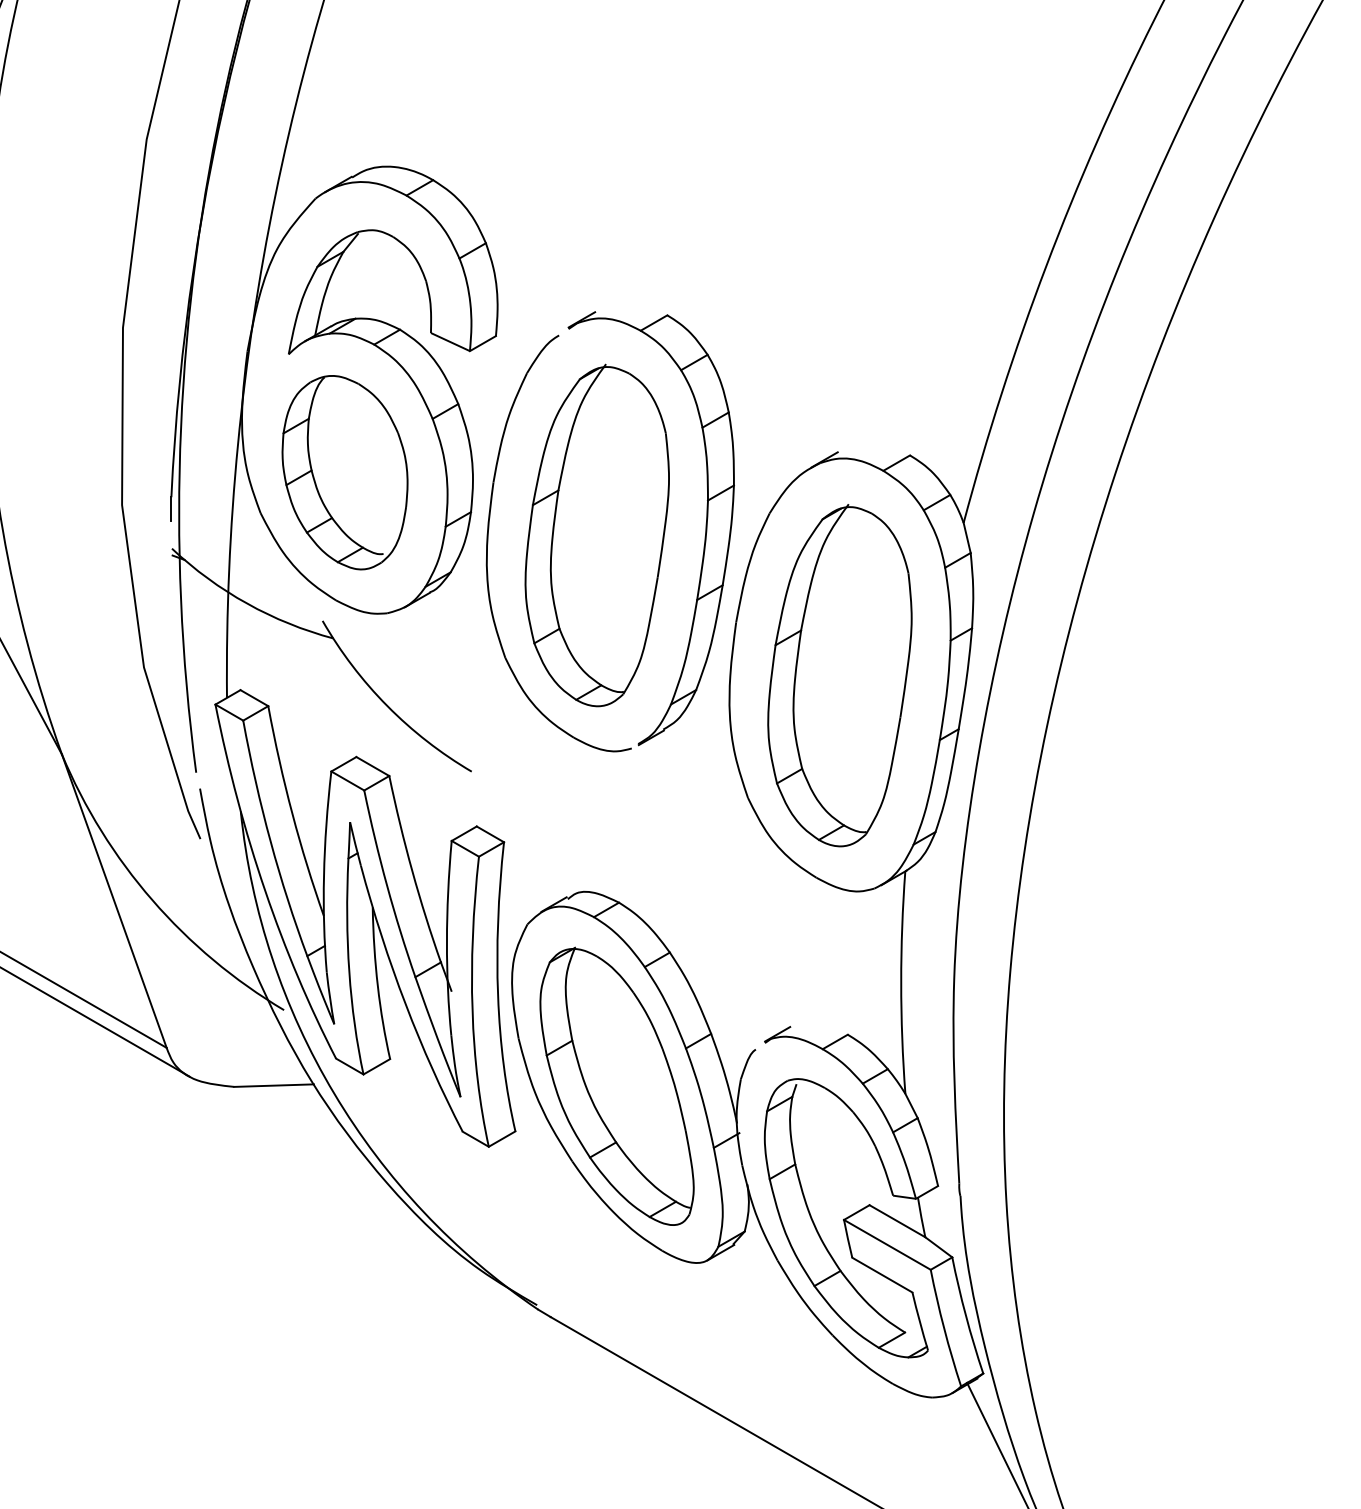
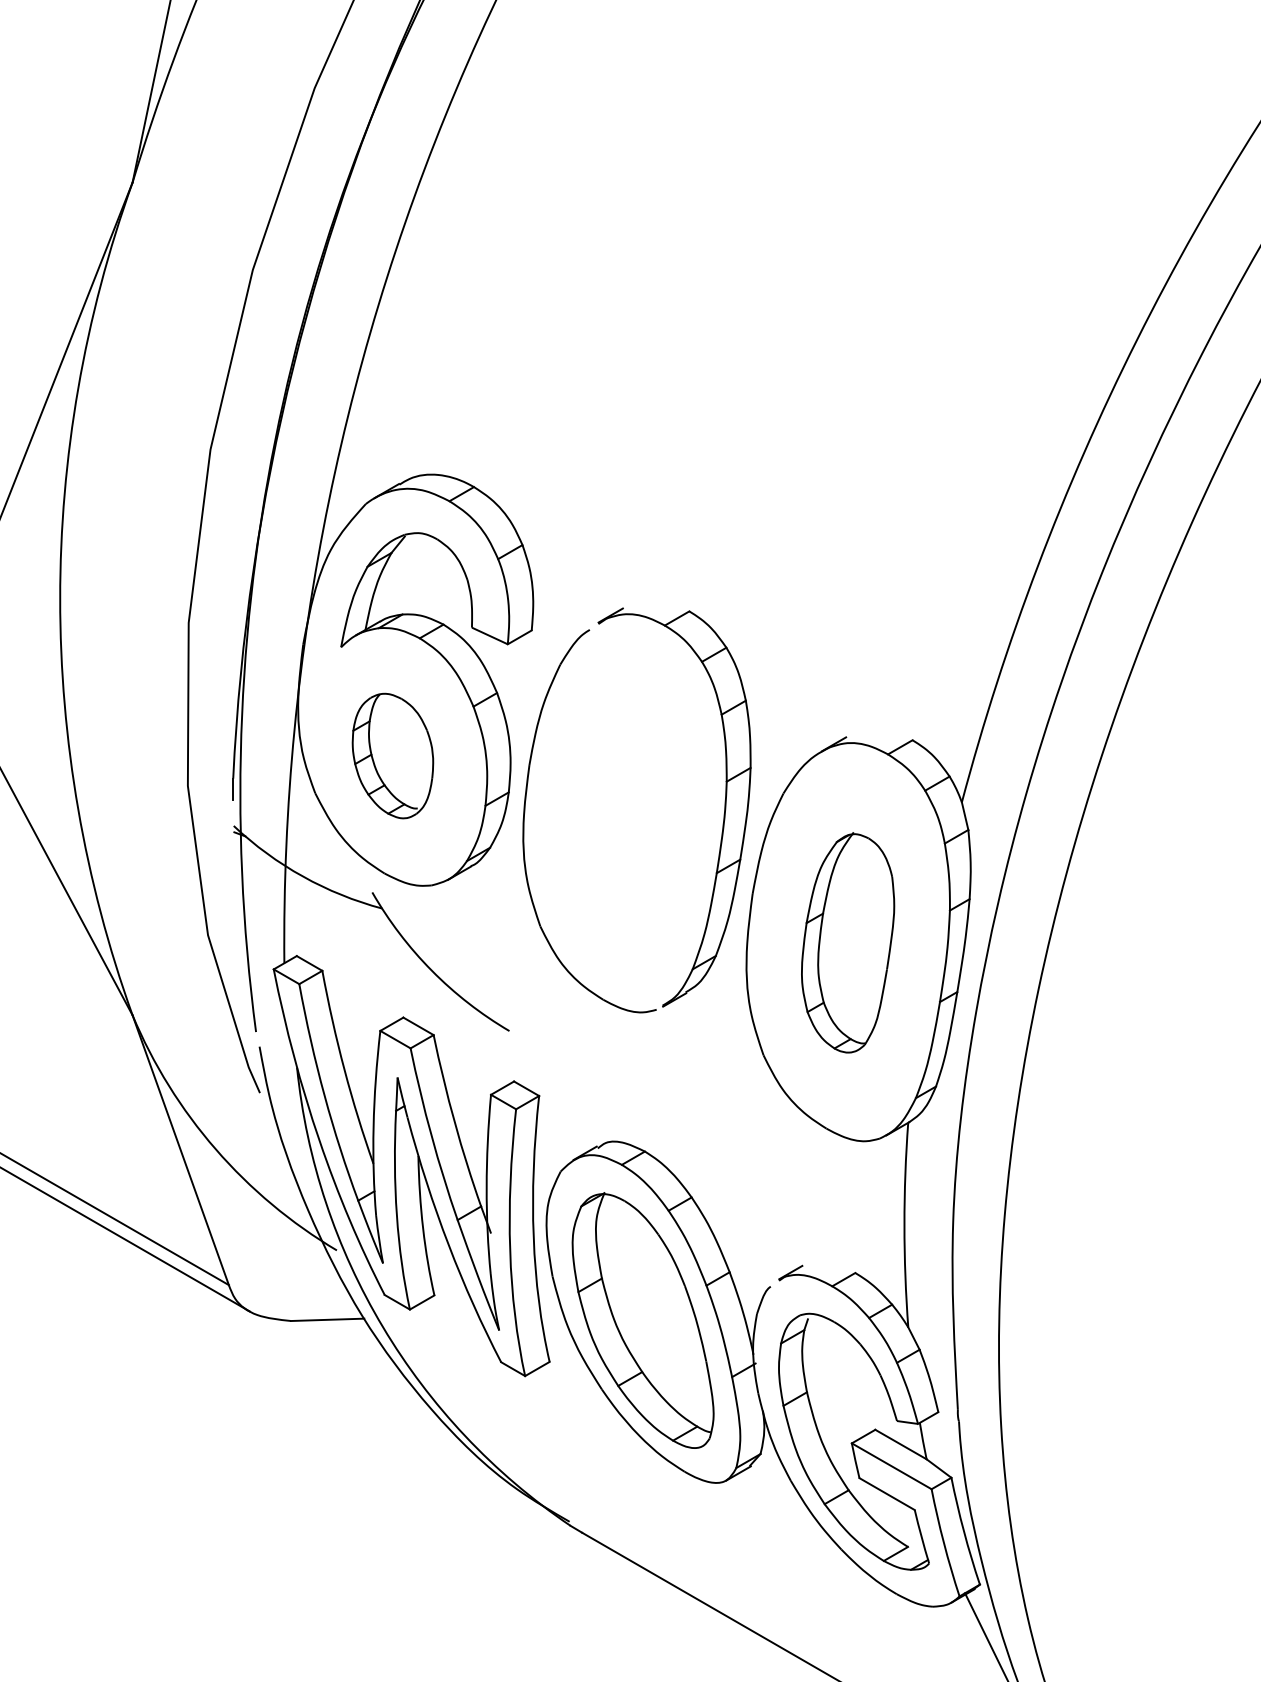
part: (344, 472) -> (392, 755), size x0.7
part: (596, 535) -> (624, 813), removed
part: (839, 675) -> (847, 942), size x0.7

